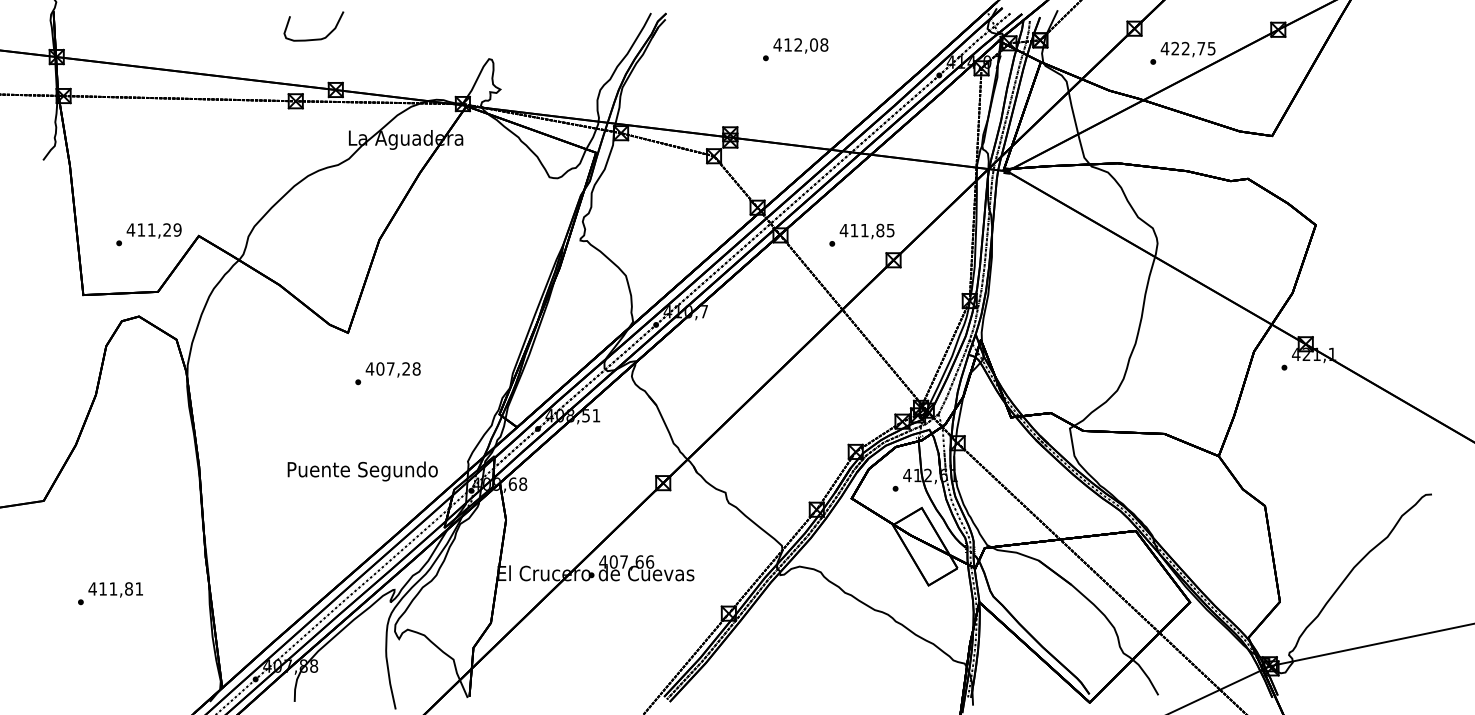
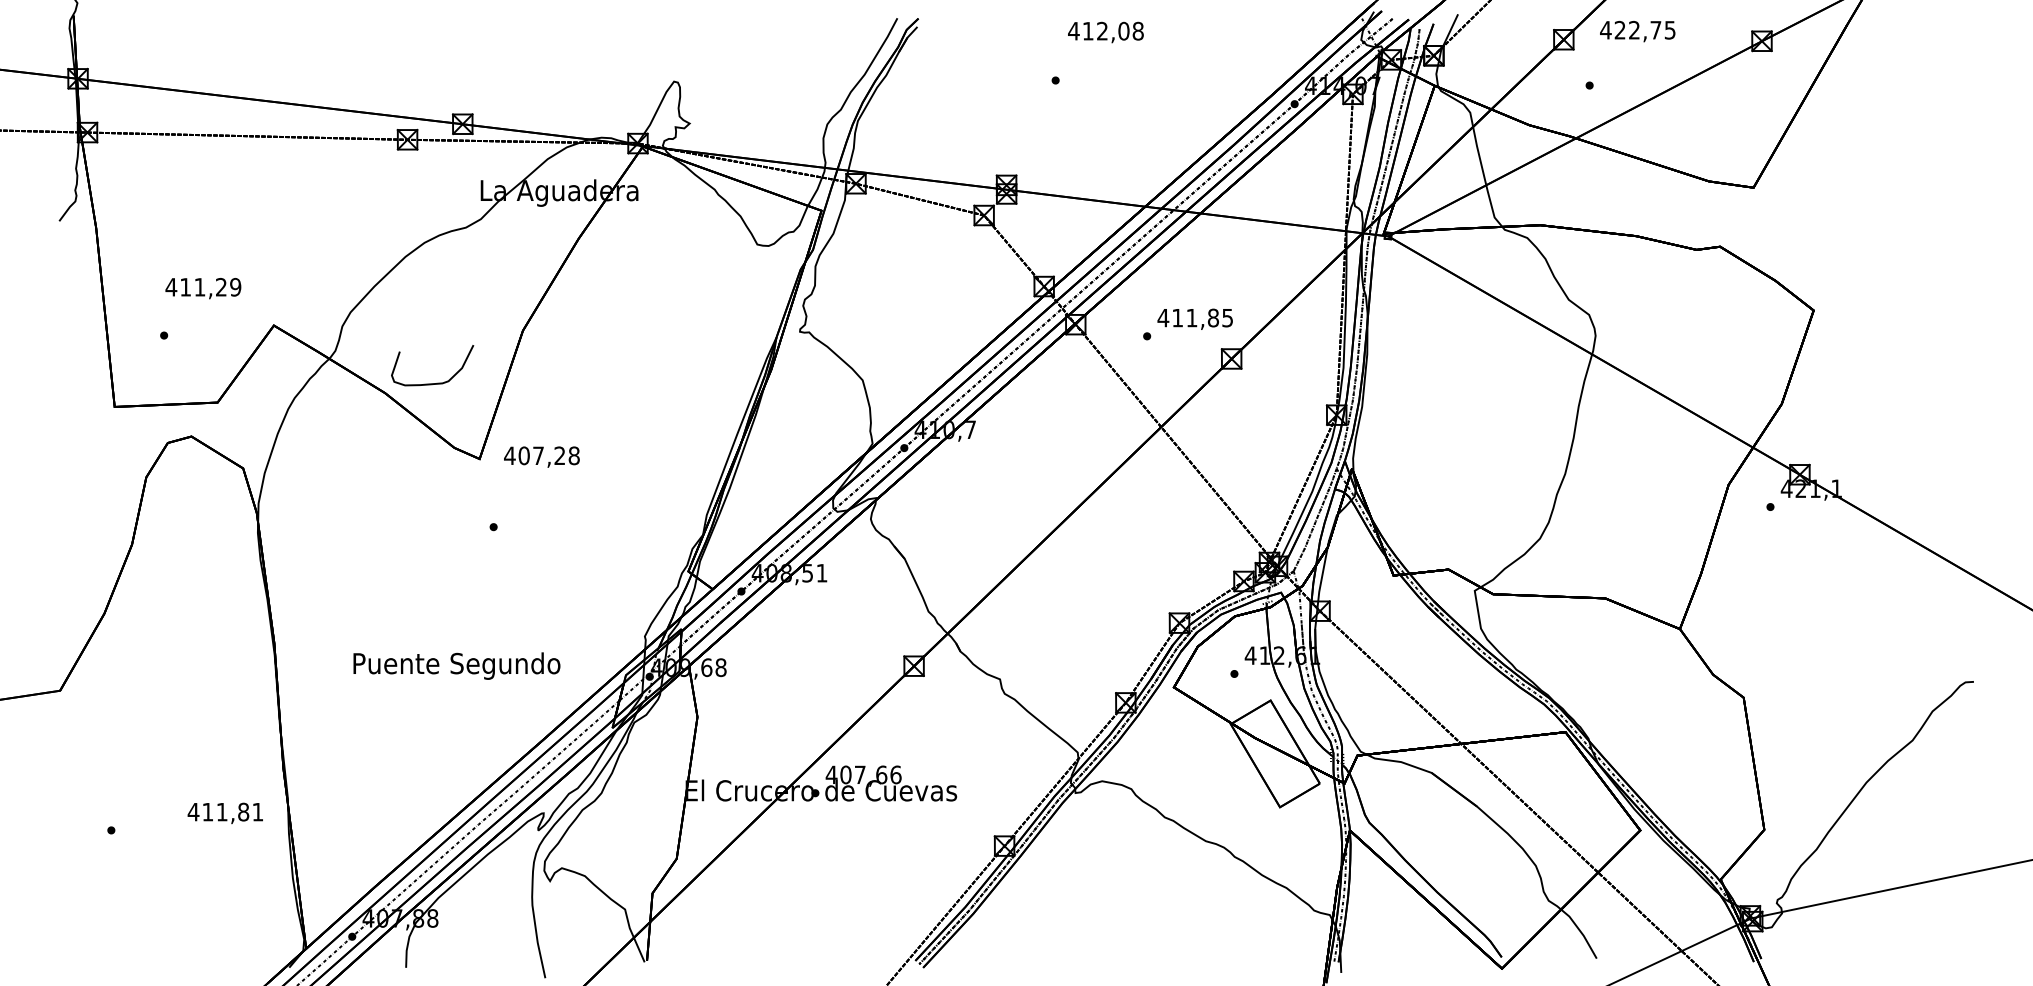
curve: (317, 38) -> (437, 382), moved
text: (800, 45) -> (1105, 32), moved
text: (1187, 49) -> (1637, 31), moved
text: (154, 230) -> (203, 288), moved
text: (392, 369) -> (541, 456), moved
text: (362, 471) -> (456, 665), moved
text: (115, 589) -> (224, 813), moved

